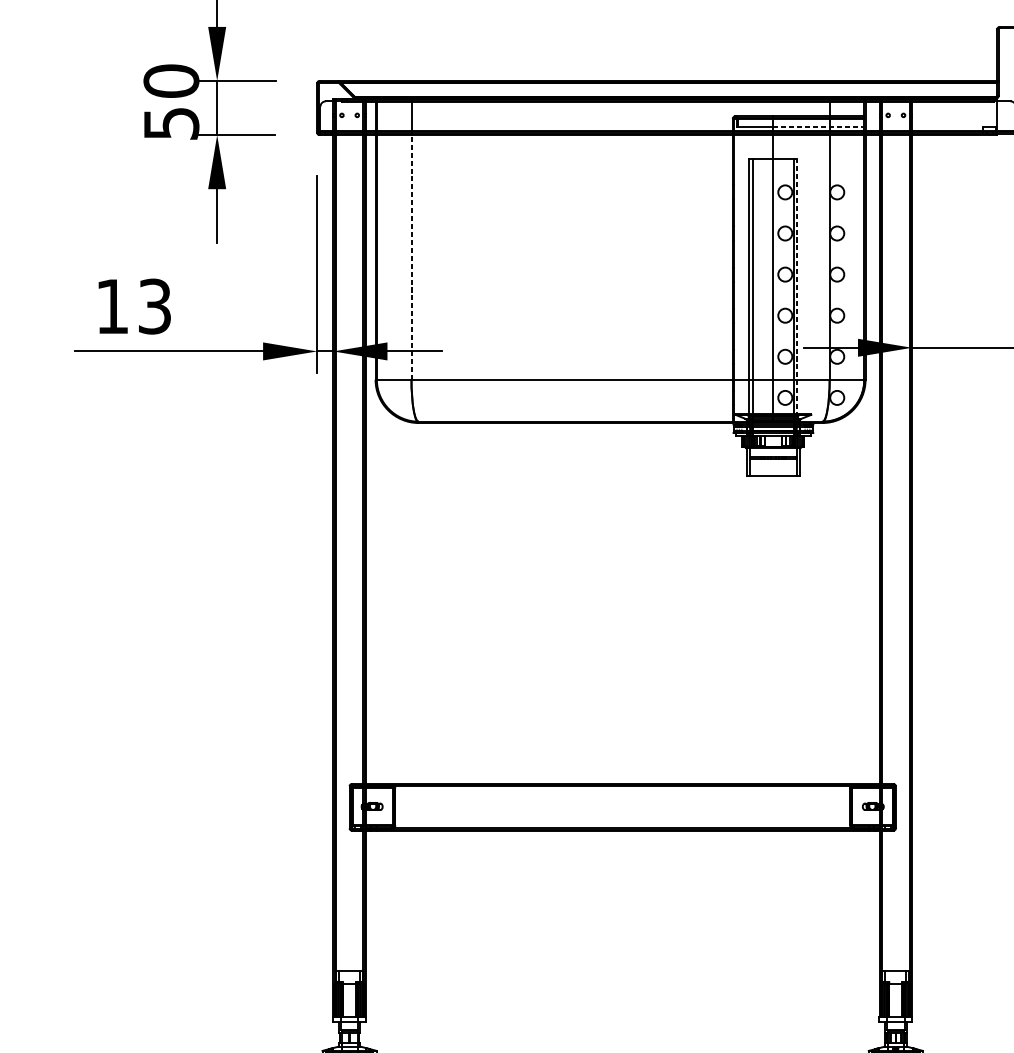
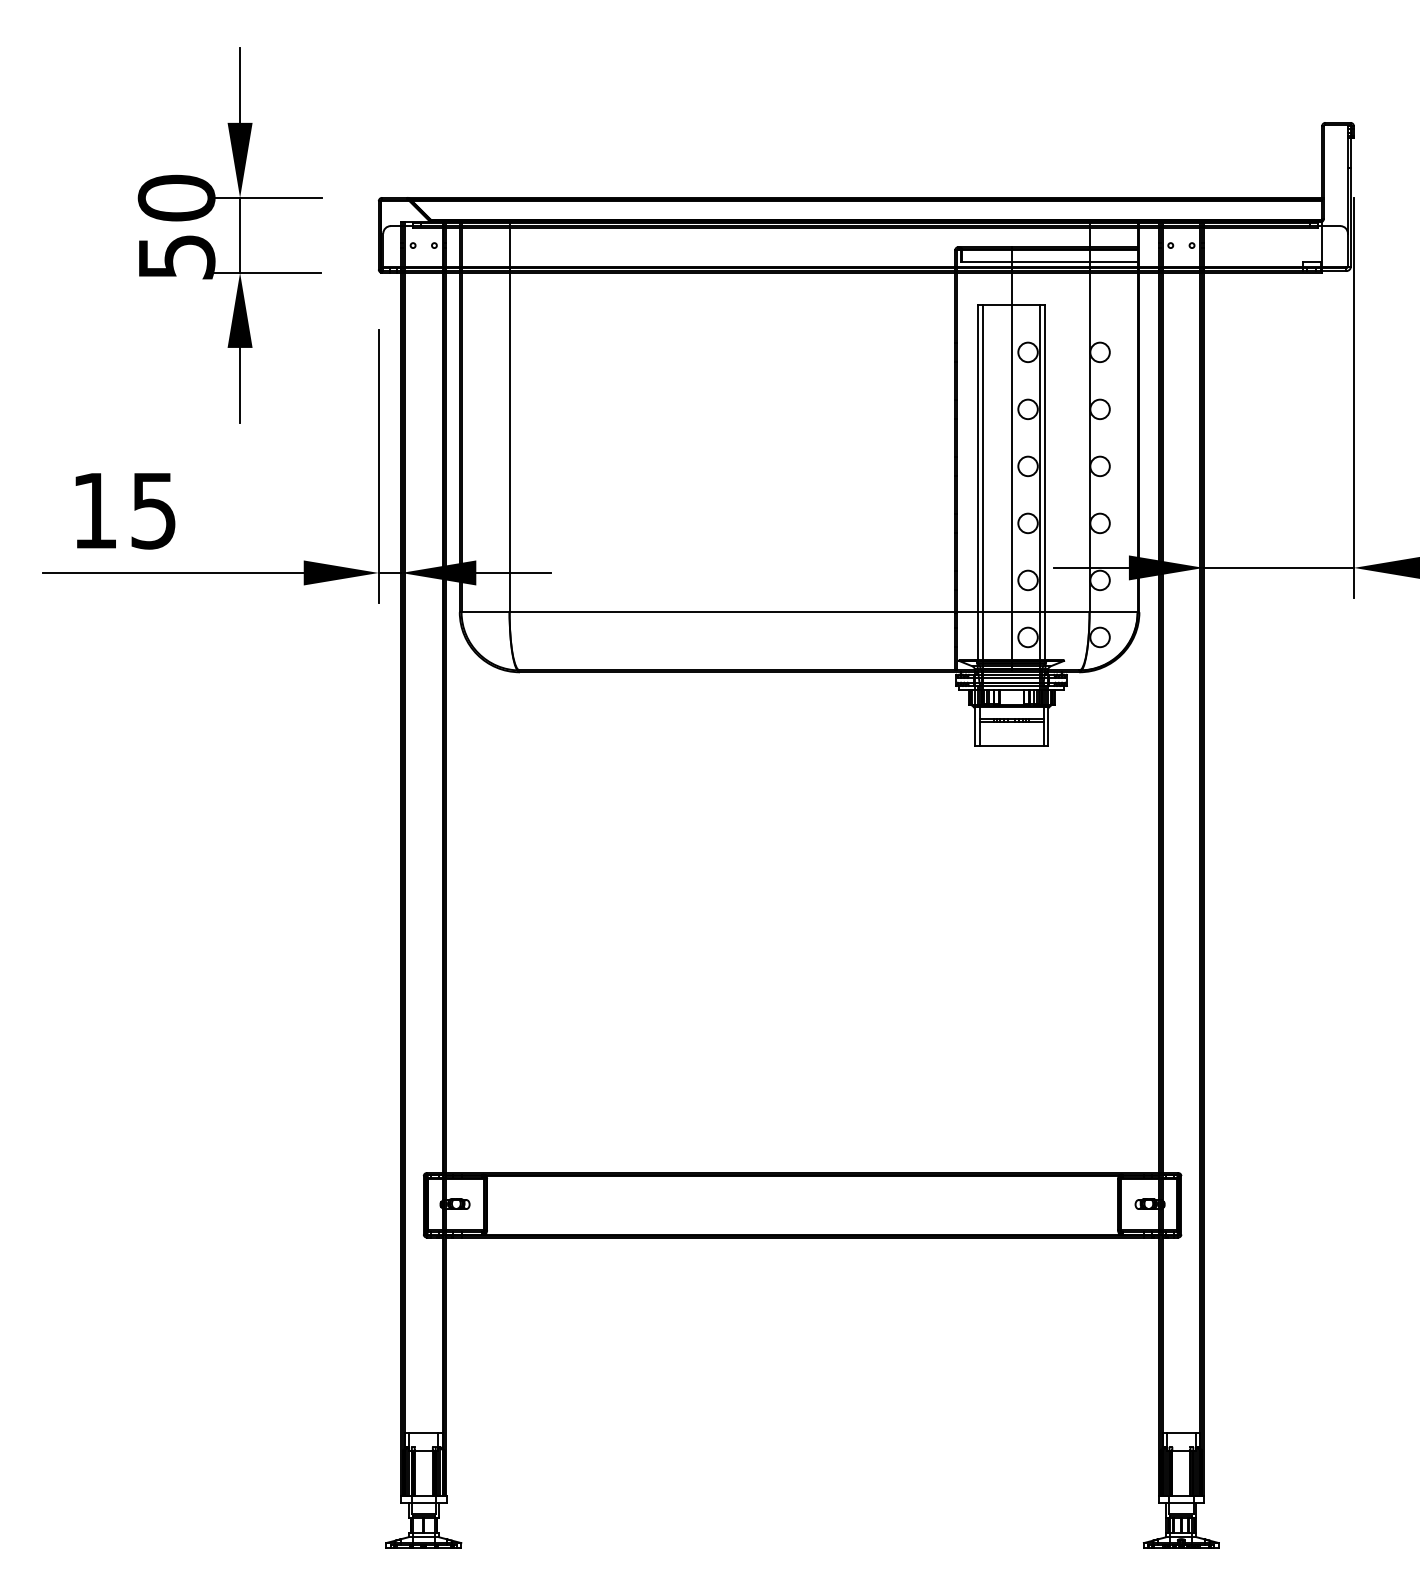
line: (819, 127) -> (1075, 262), dashed -> solid
line: (411, 257) -> (509, 442), dashed -> solid
line: (797, 287) -> (1044, 484), dashed -> solid
text: (154, 306) -> (153, 510), 13 -> 15

